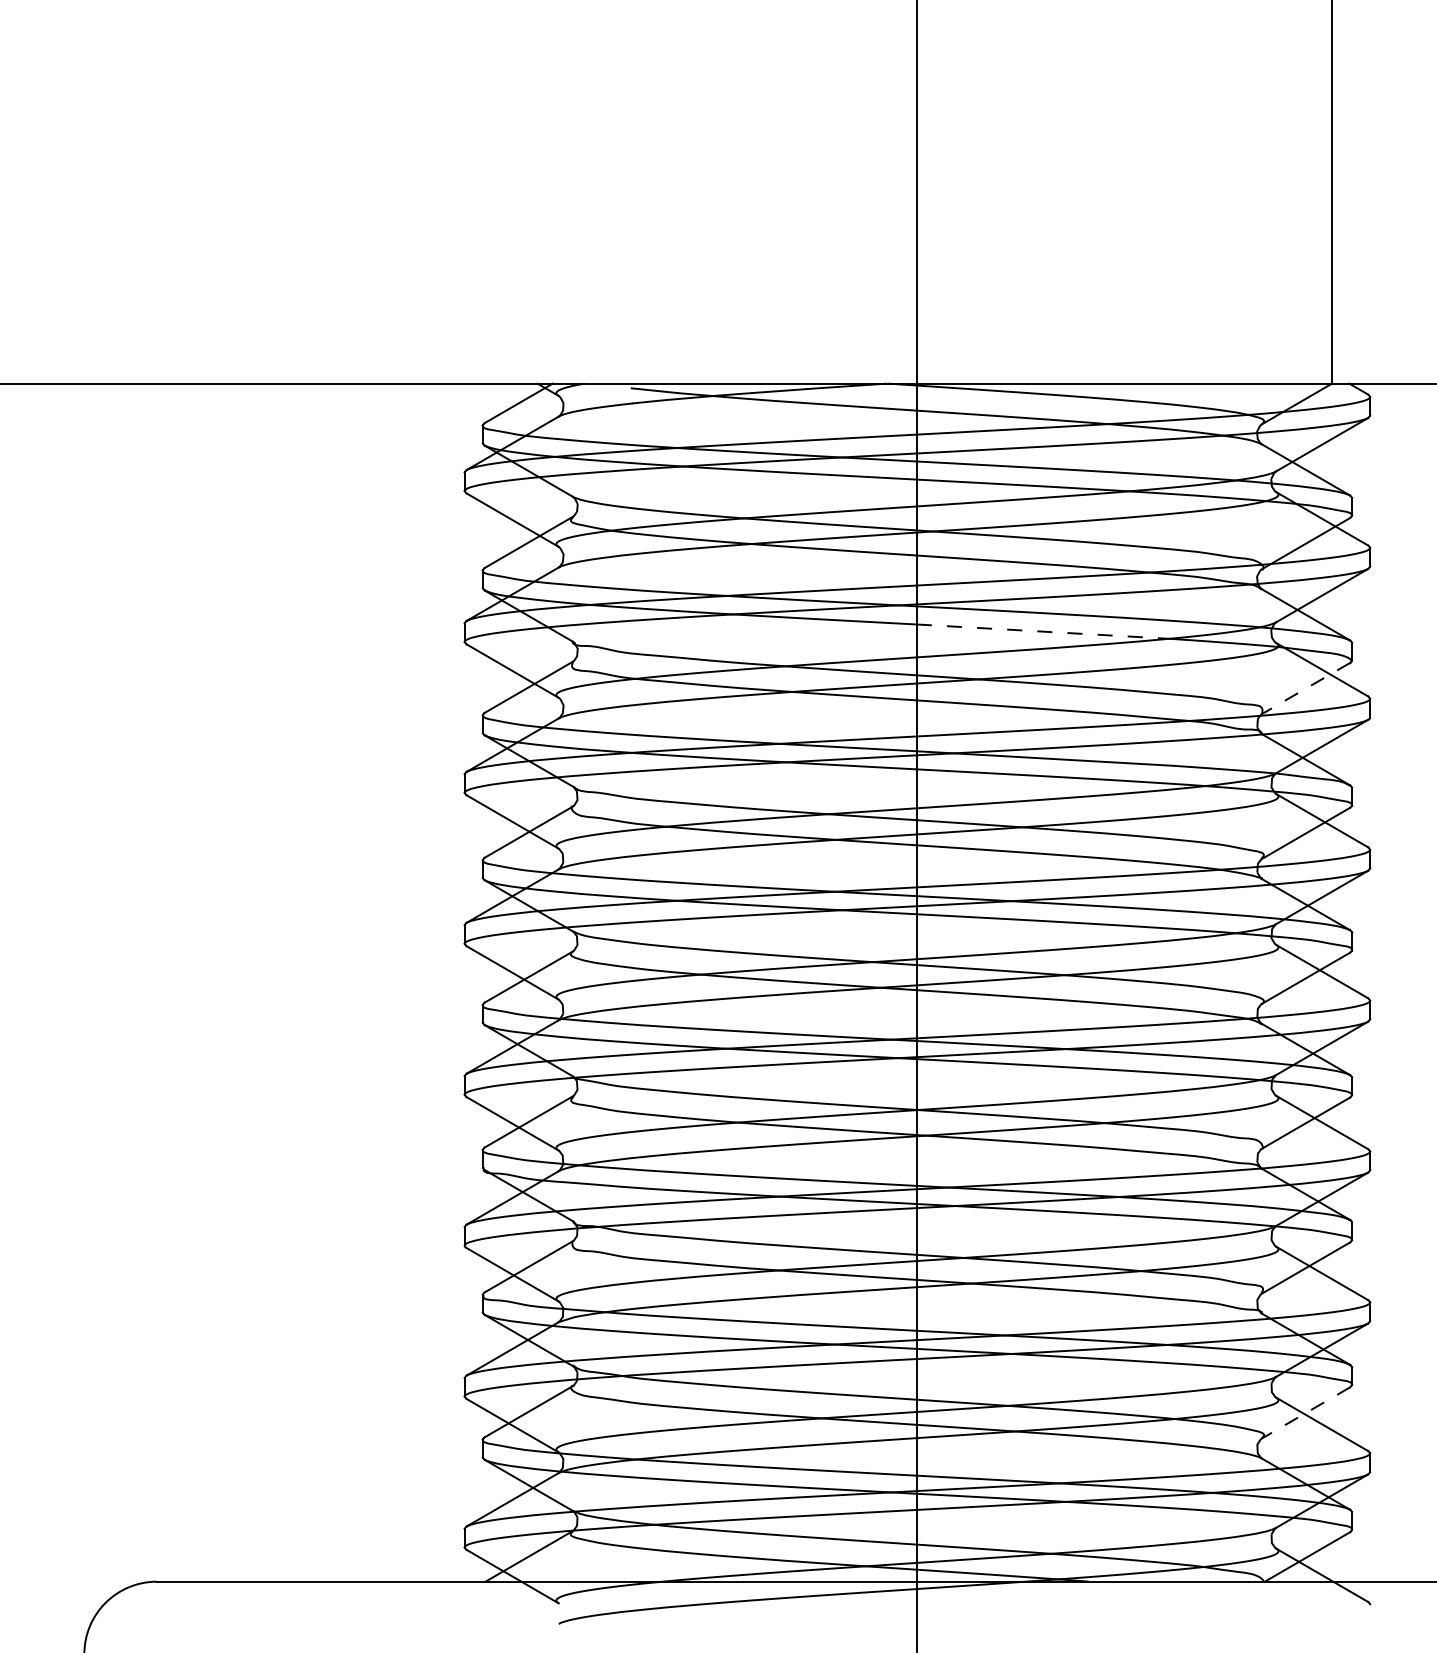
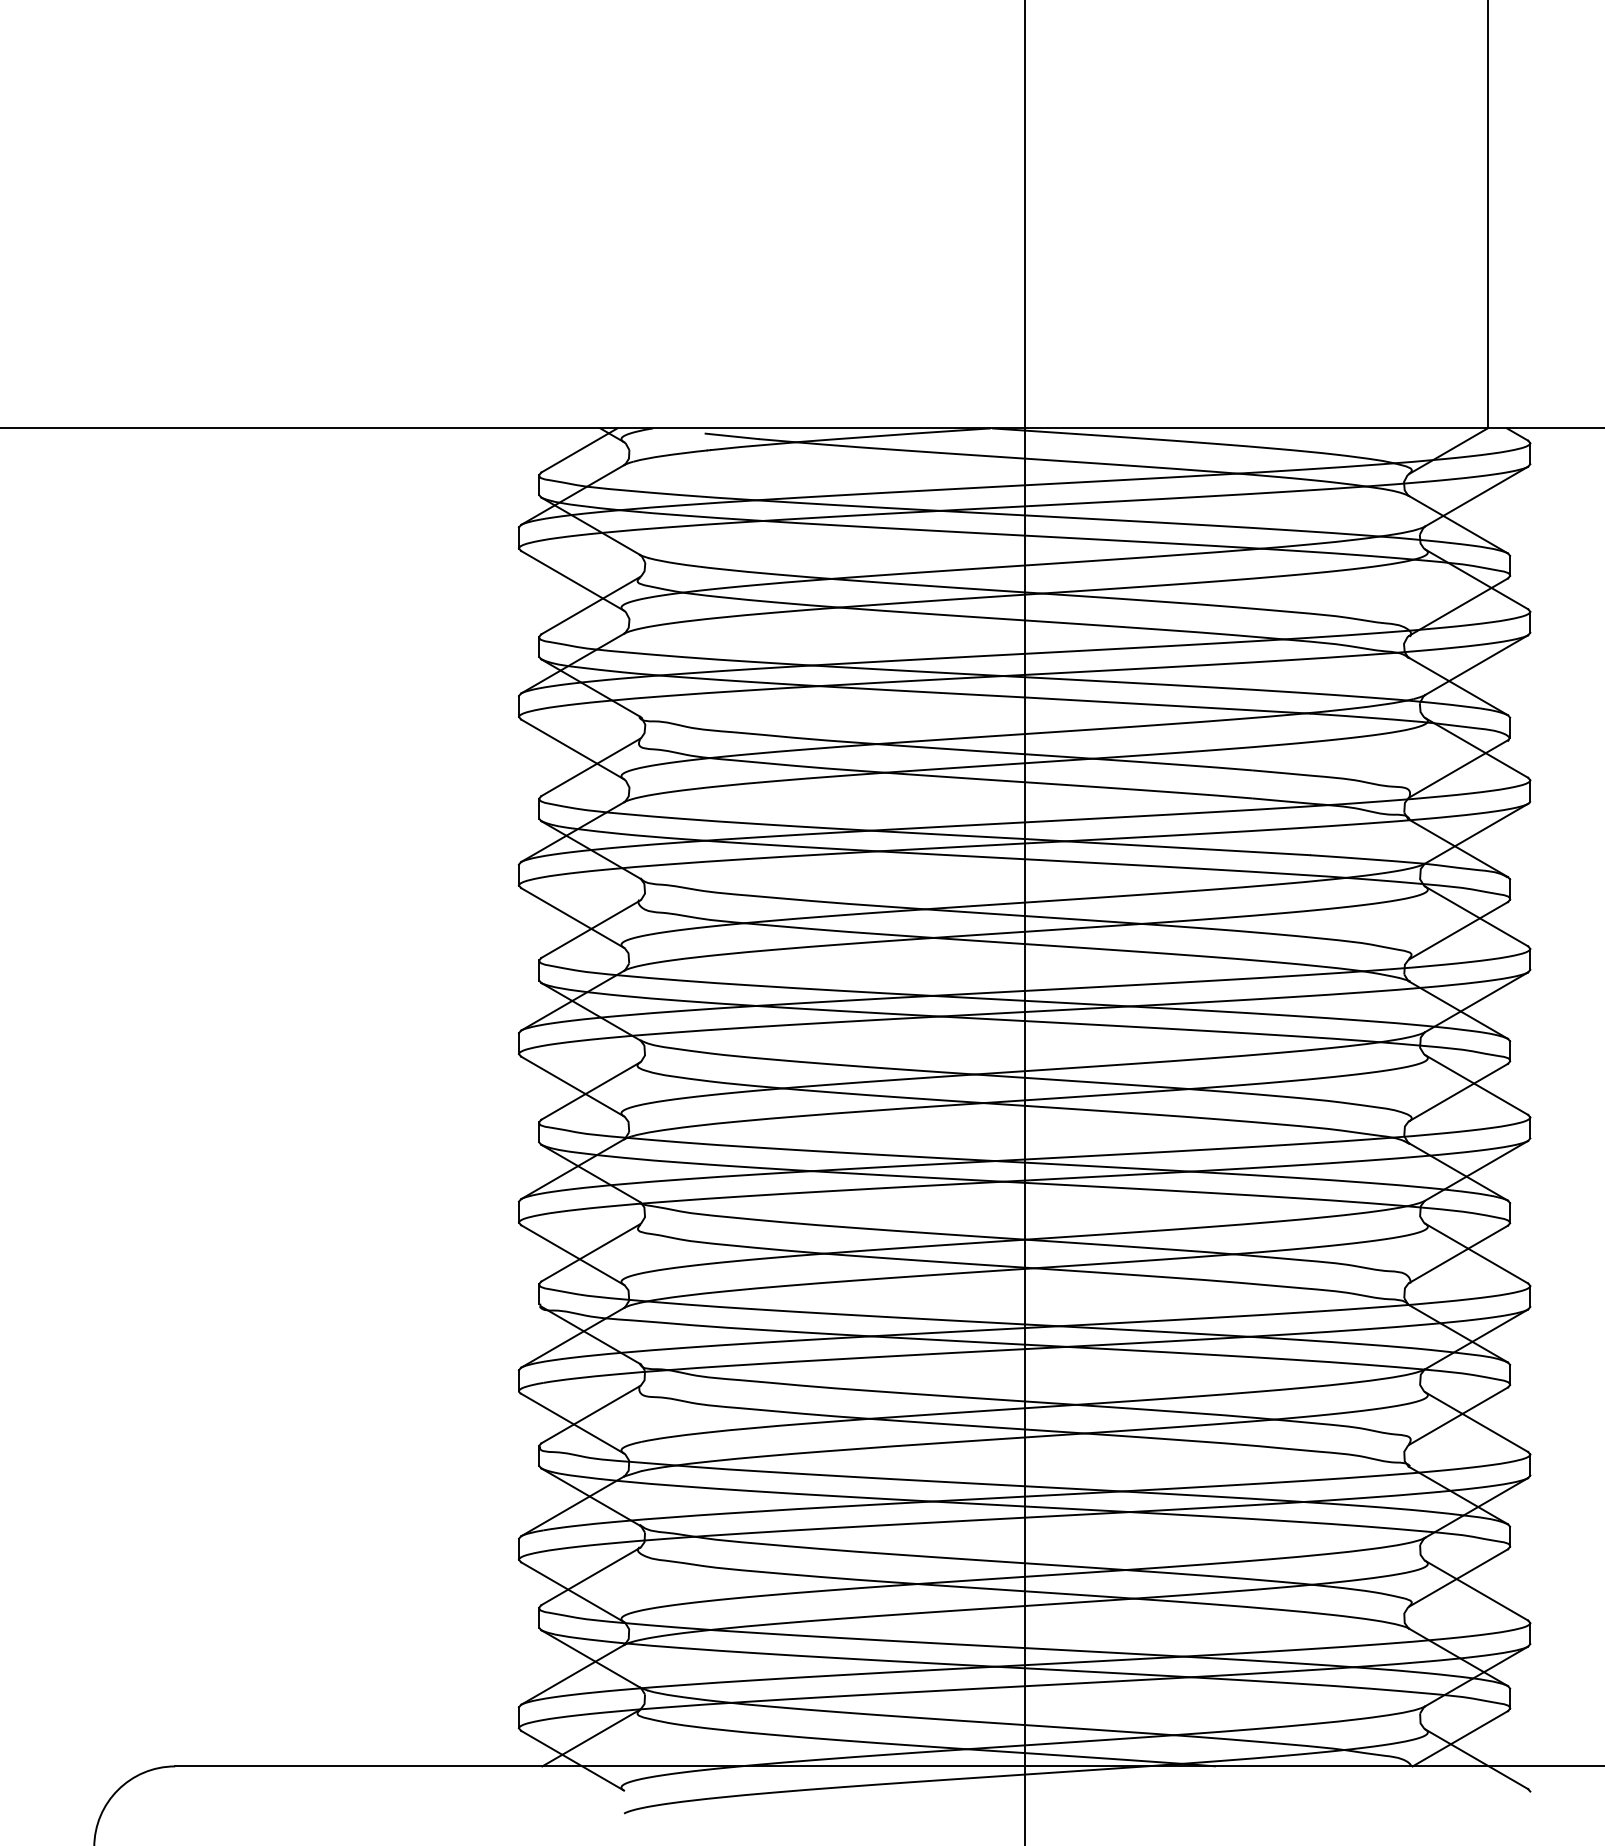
line: (1045, 631) -> (1167, 705), dashed -> solid
line: (1305, 689) -> (1458, 769), dashed -> solid
line: (1305, 1413) -> (1458, 1578), dashed -> solid

